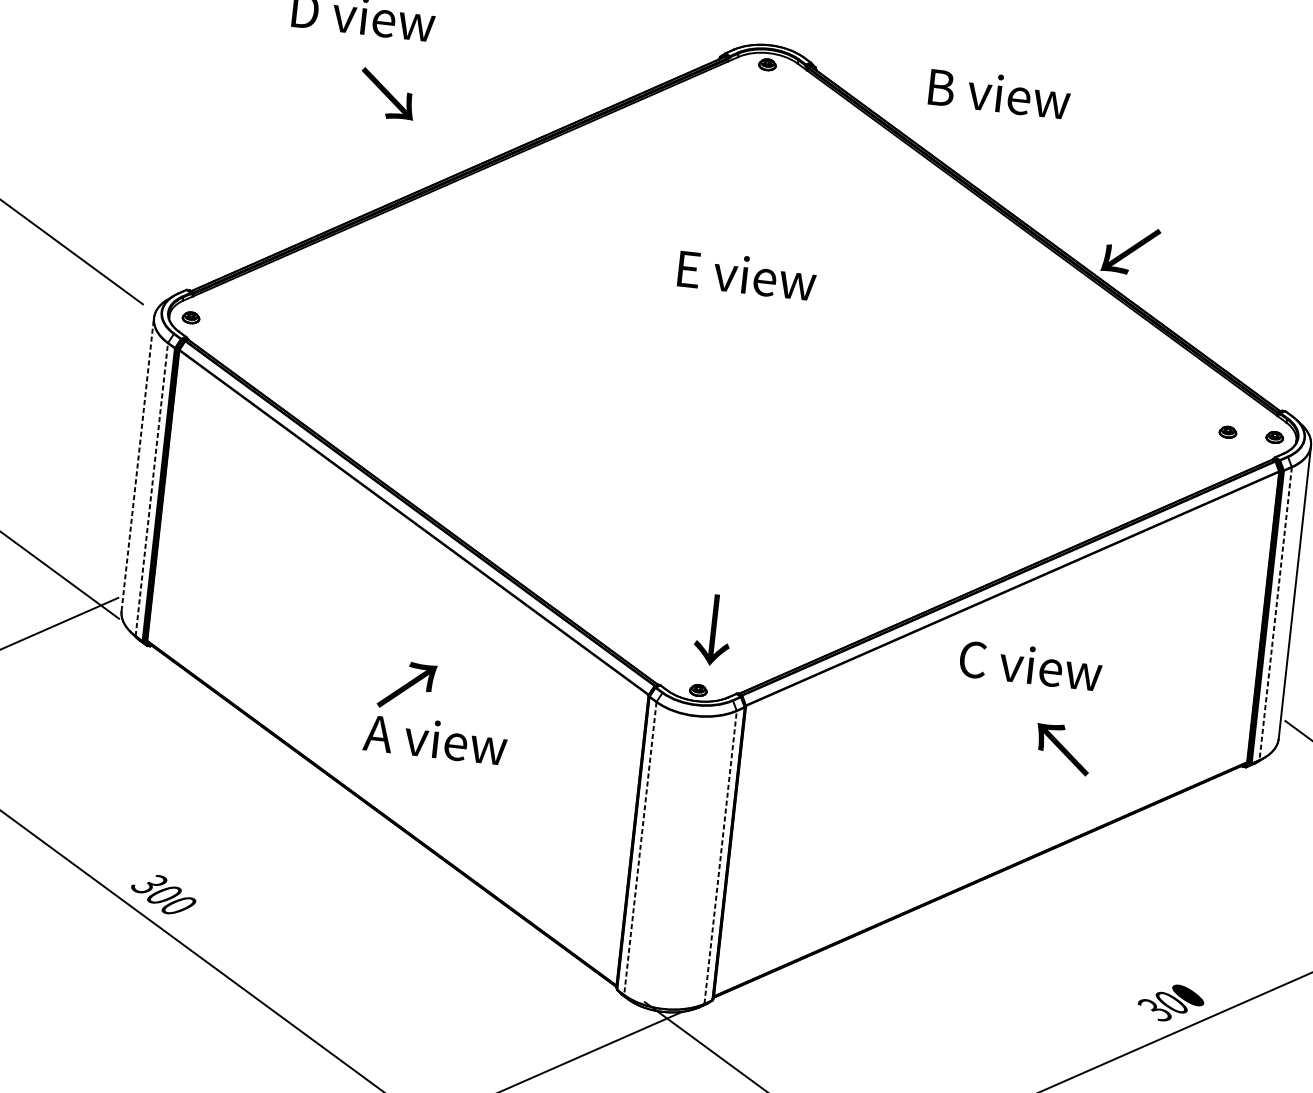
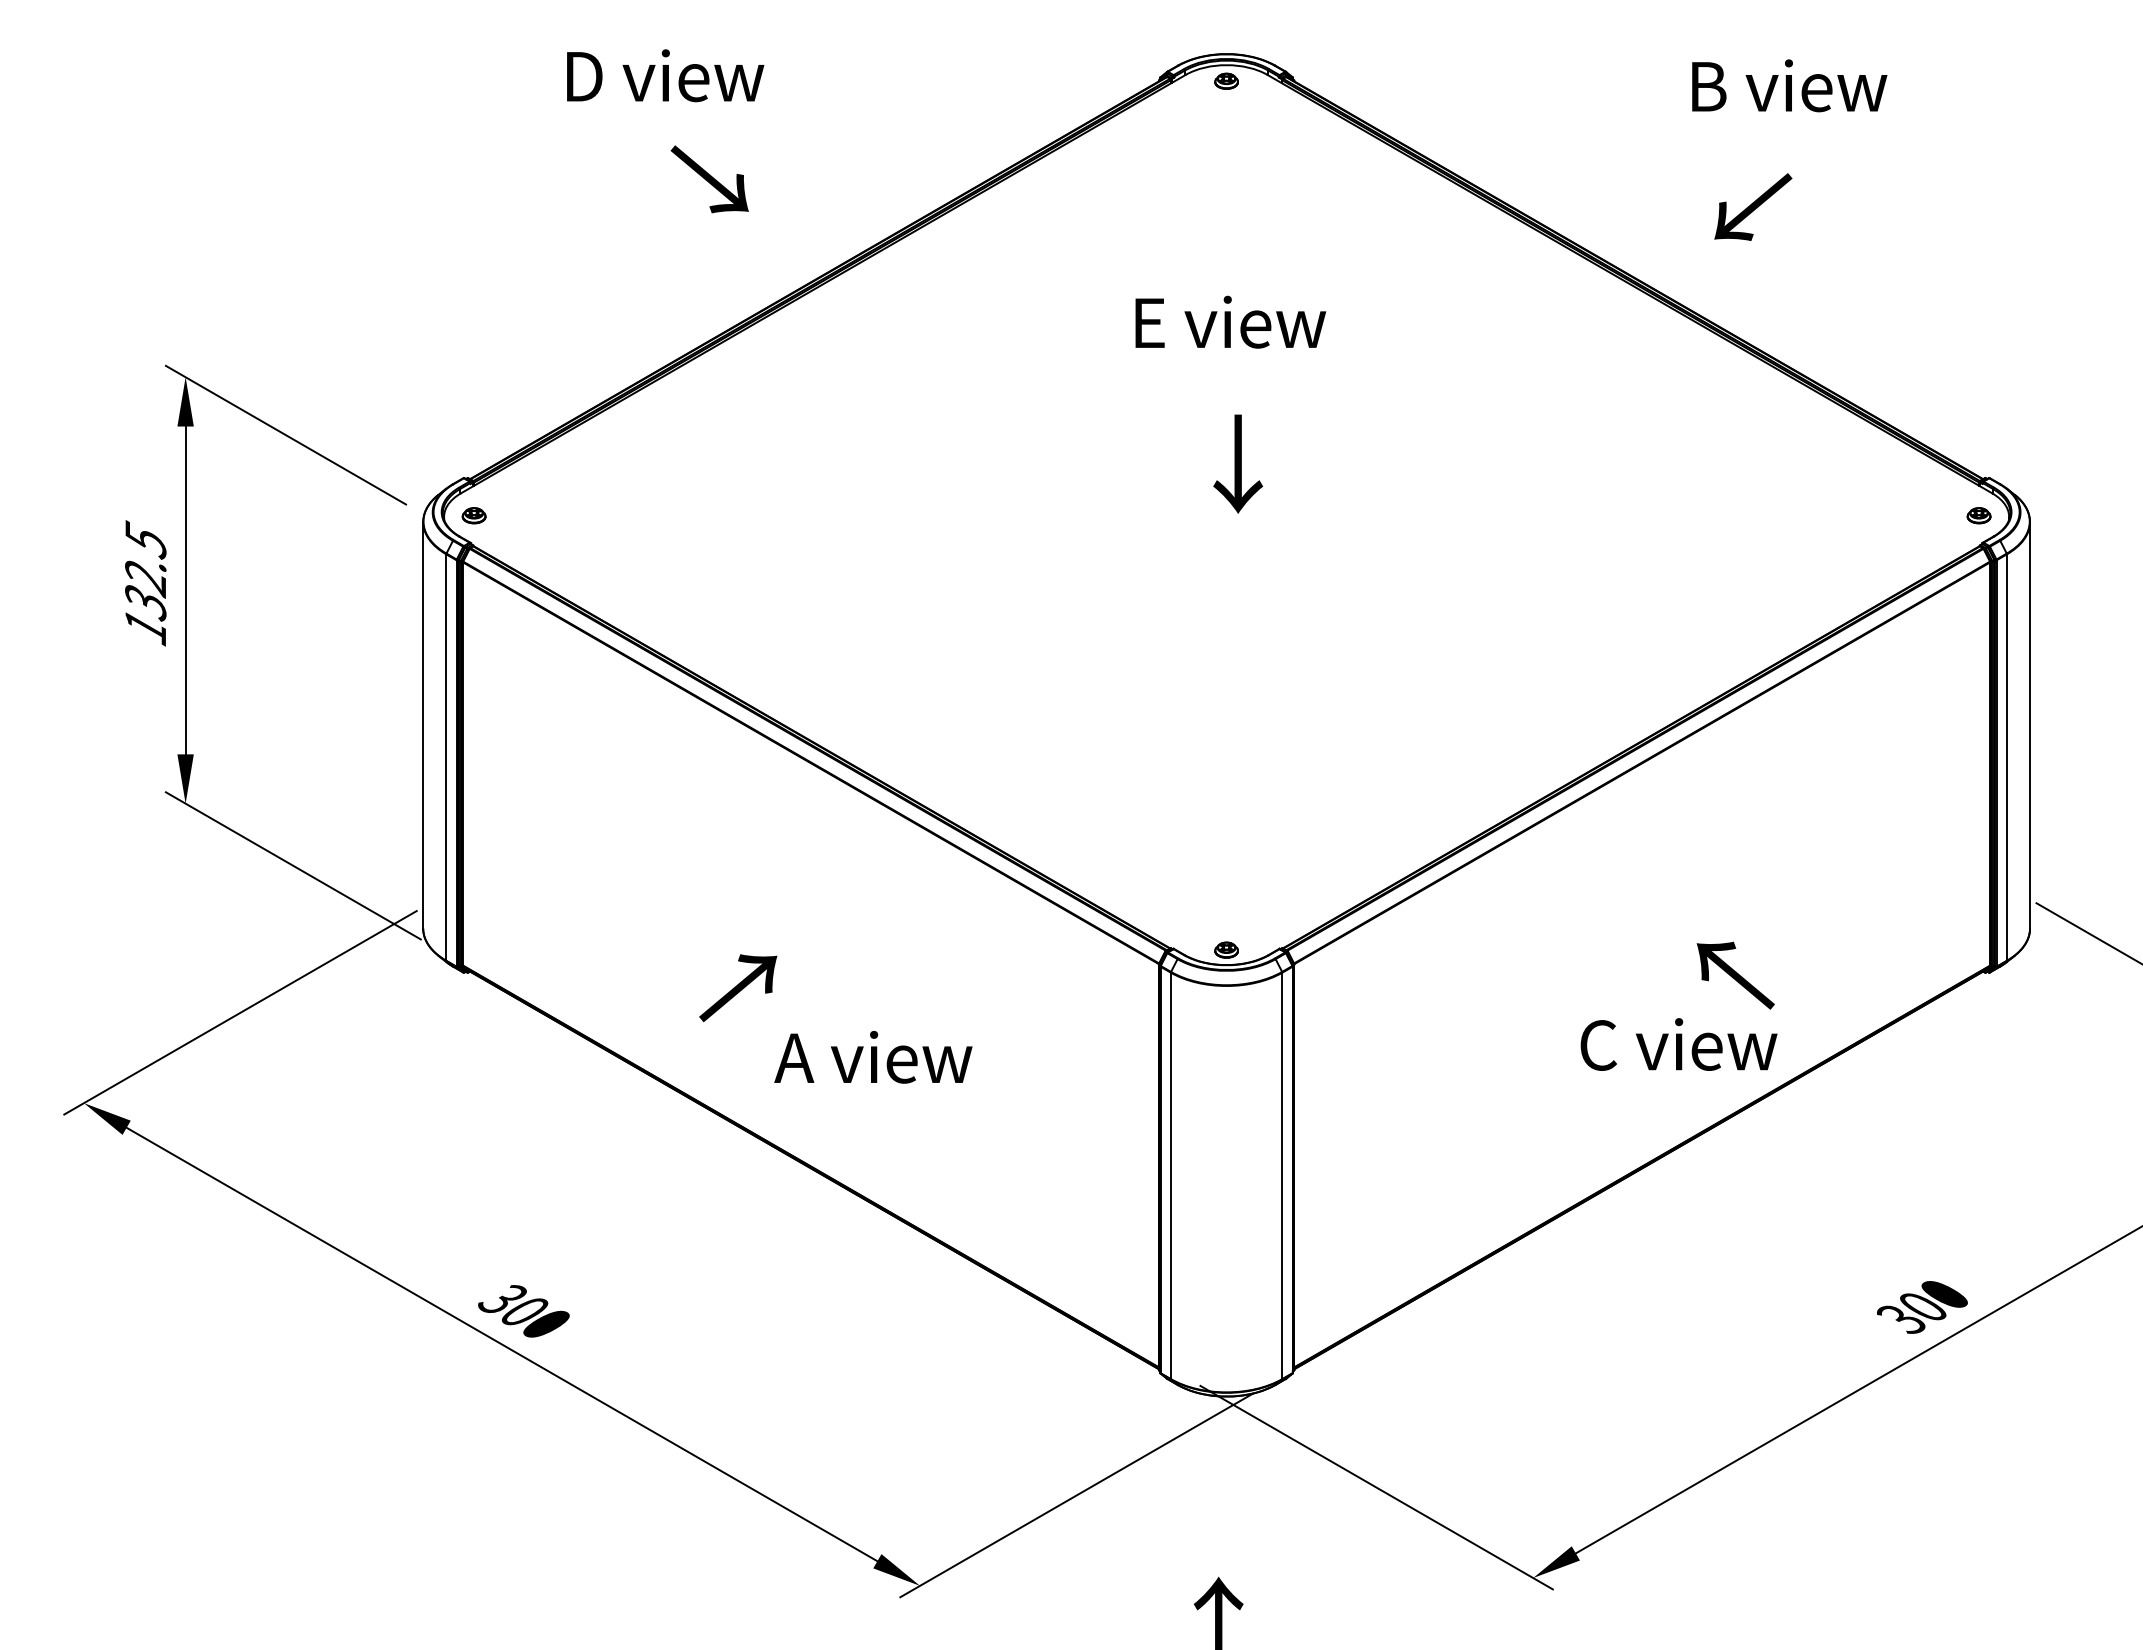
text: (999, 93) -> (1789, 85), moved
text: (1131, 250) -> (1753, 206), moved
text: (747, 274) -> (1230, 321), moved
part: (1227, 432) -> (1913, 515), removed
line: (138, 464) -> (423, 724), dashed -> solid
line: (151, 489) -> (446, 757), dashed -> solid
line: (1275, 614) -> (2006, 758), dashed -> solid
text: (713, 629) -> (1237, 463), moved
text: (1030, 665) -> (1678, 1044), moved
text: (407, 686) -> (738, 988), moved
line: (640, 849) -> (1170, 1176), dashed -> solid
line: (720, 857) -> (1282, 1175), dashed -> solid

